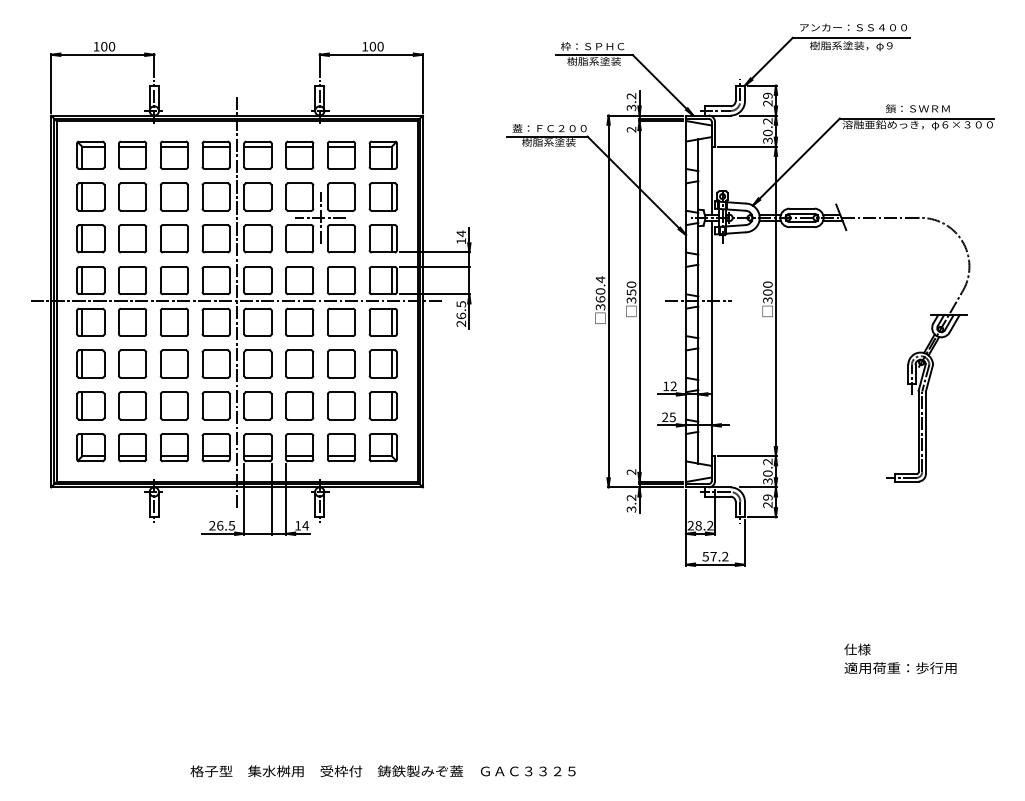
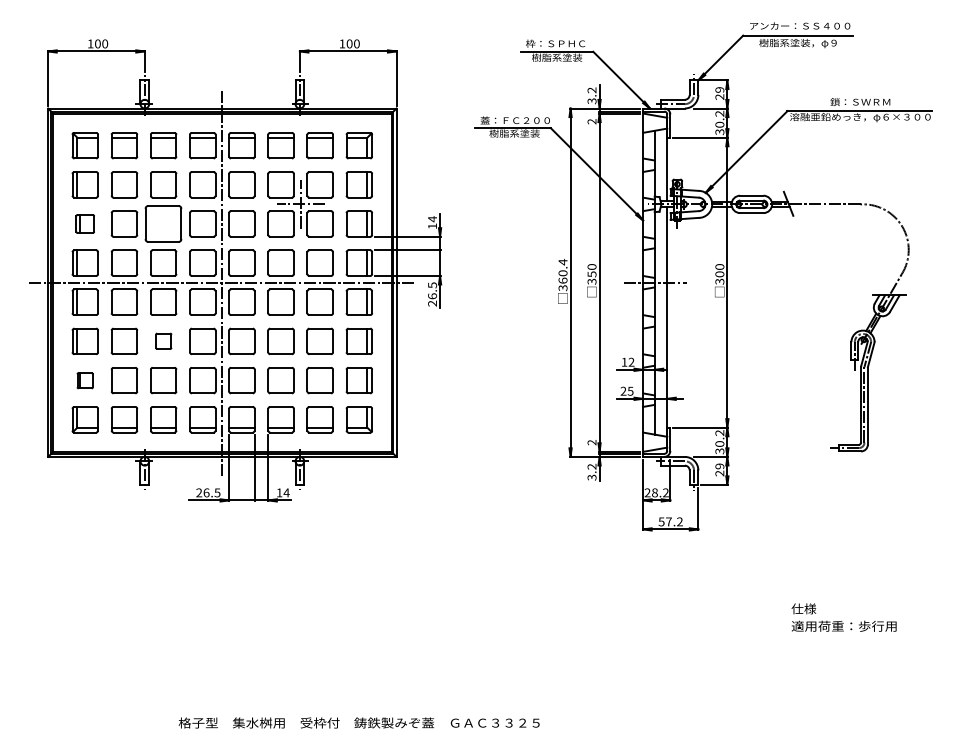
part: (89, 238) -> (84, 223), size x0.7
part: (174, 238) -> (163, 223), size x1.4
part: (174, 363) -> (163, 340), size x0.6
part: (89, 405) -> (84, 380), size x0.6

